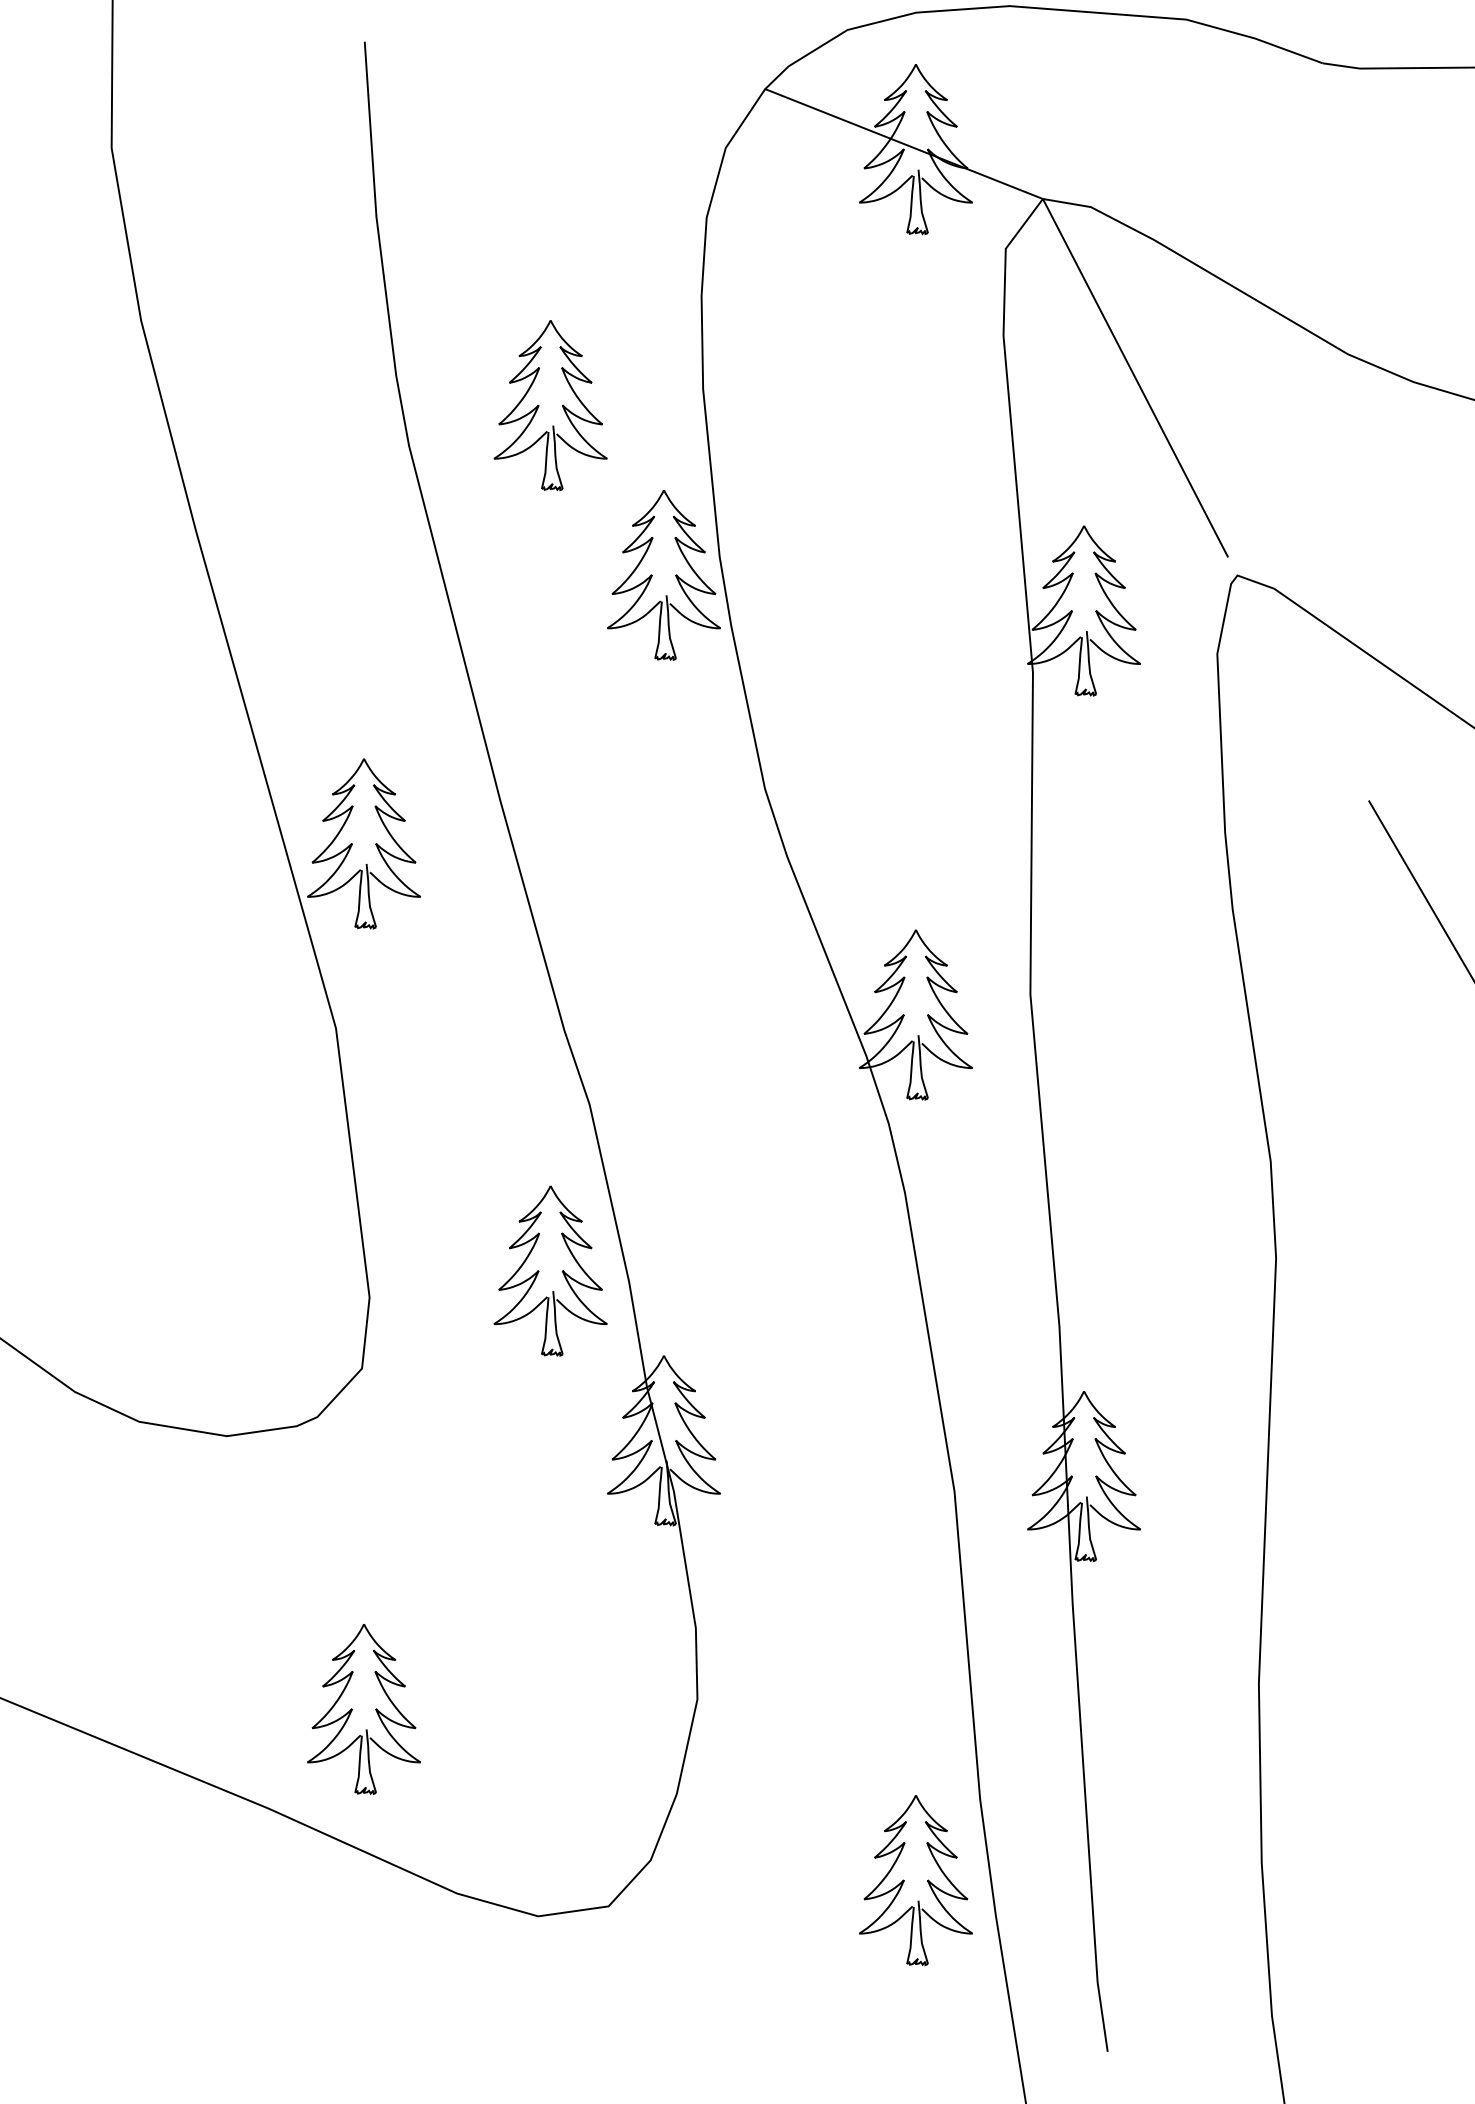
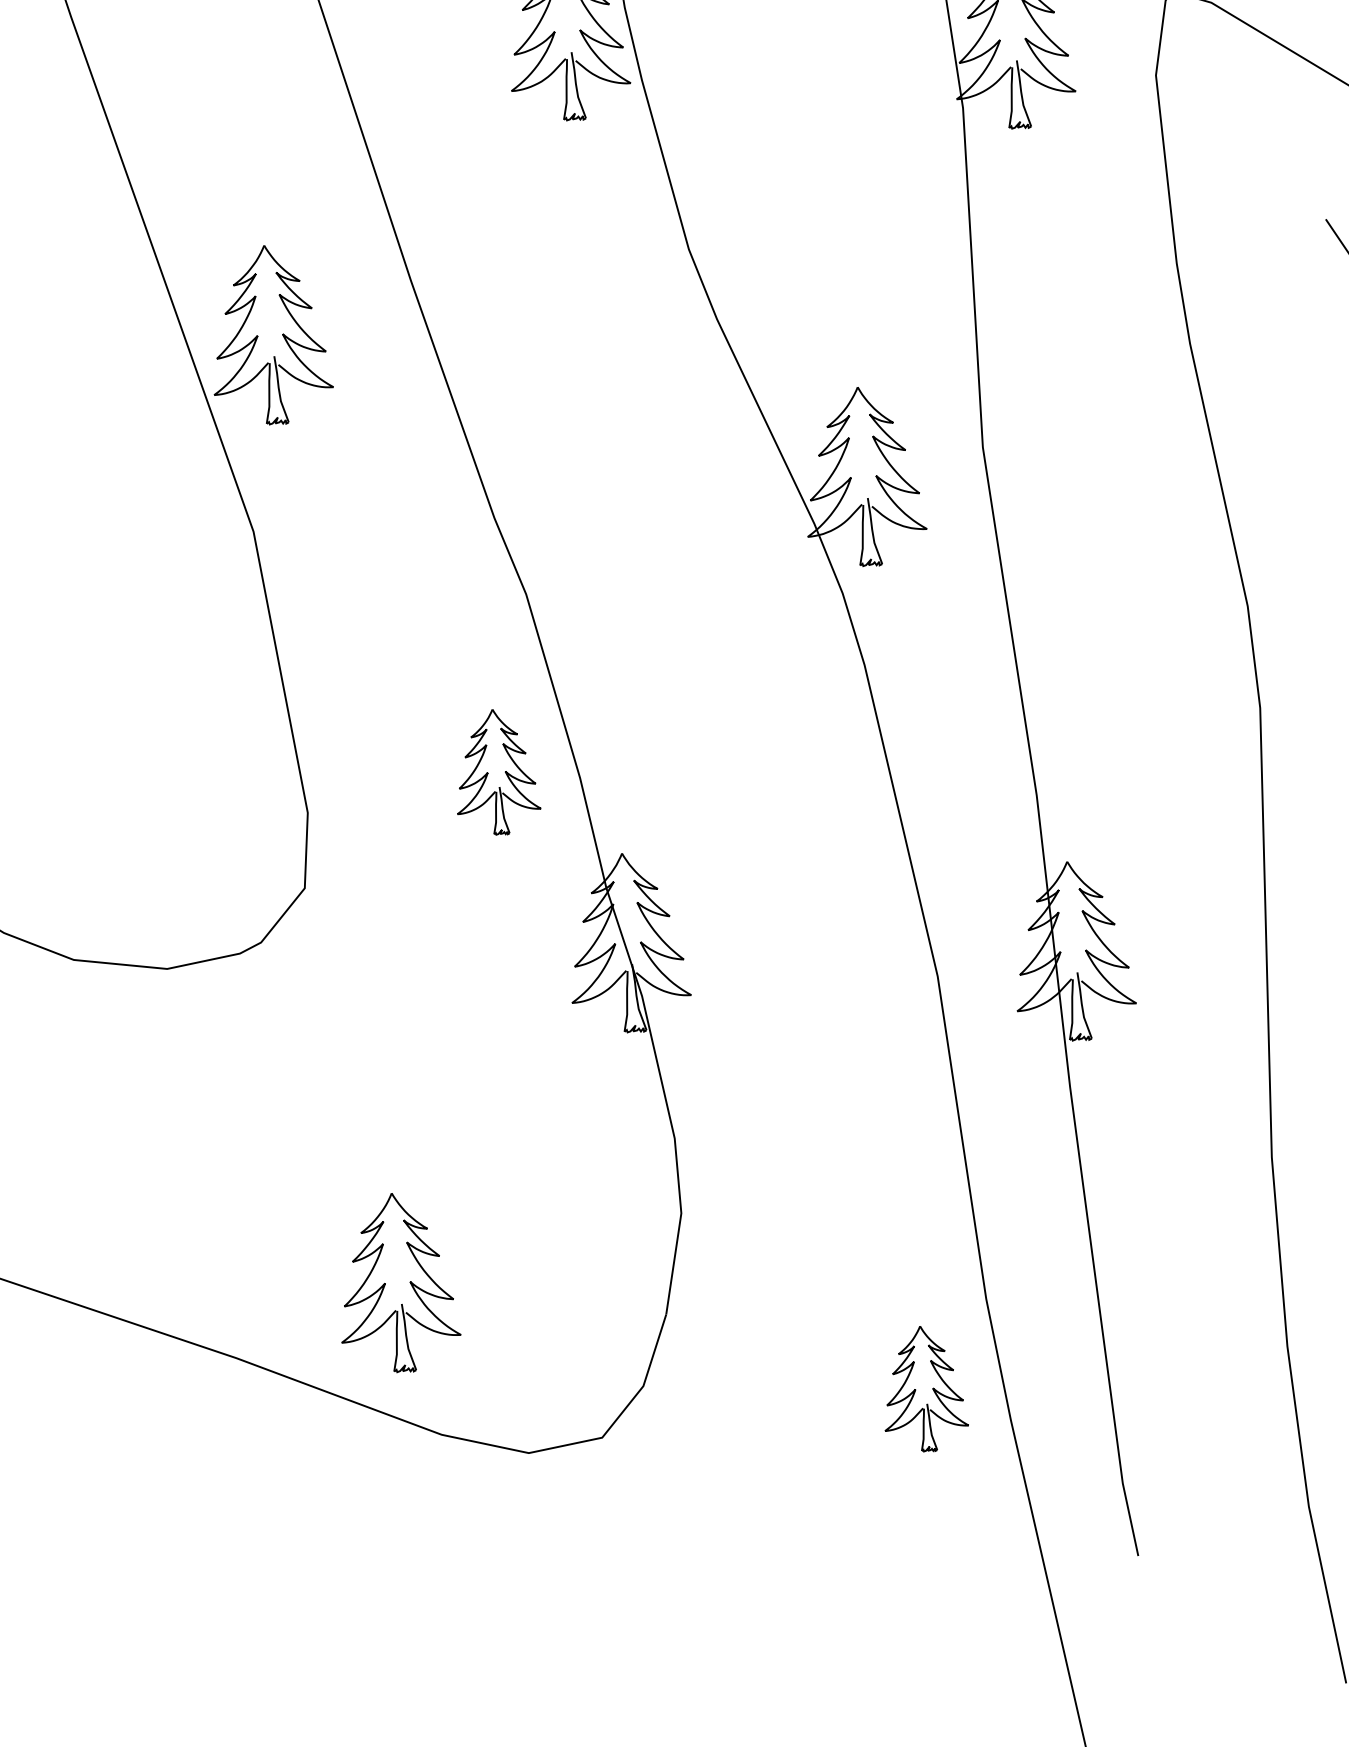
part: (550, 1270) -> (496, 771), size x0.7
part: (363, 1709) -> (397, 1283), moved
part: (915, 1880) -> (923, 1388), size x0.7

